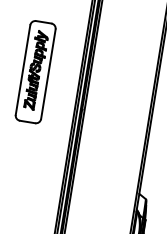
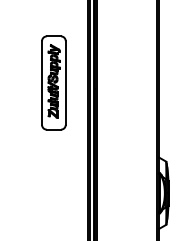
part: (35, 71) -> (53, 82), moved

